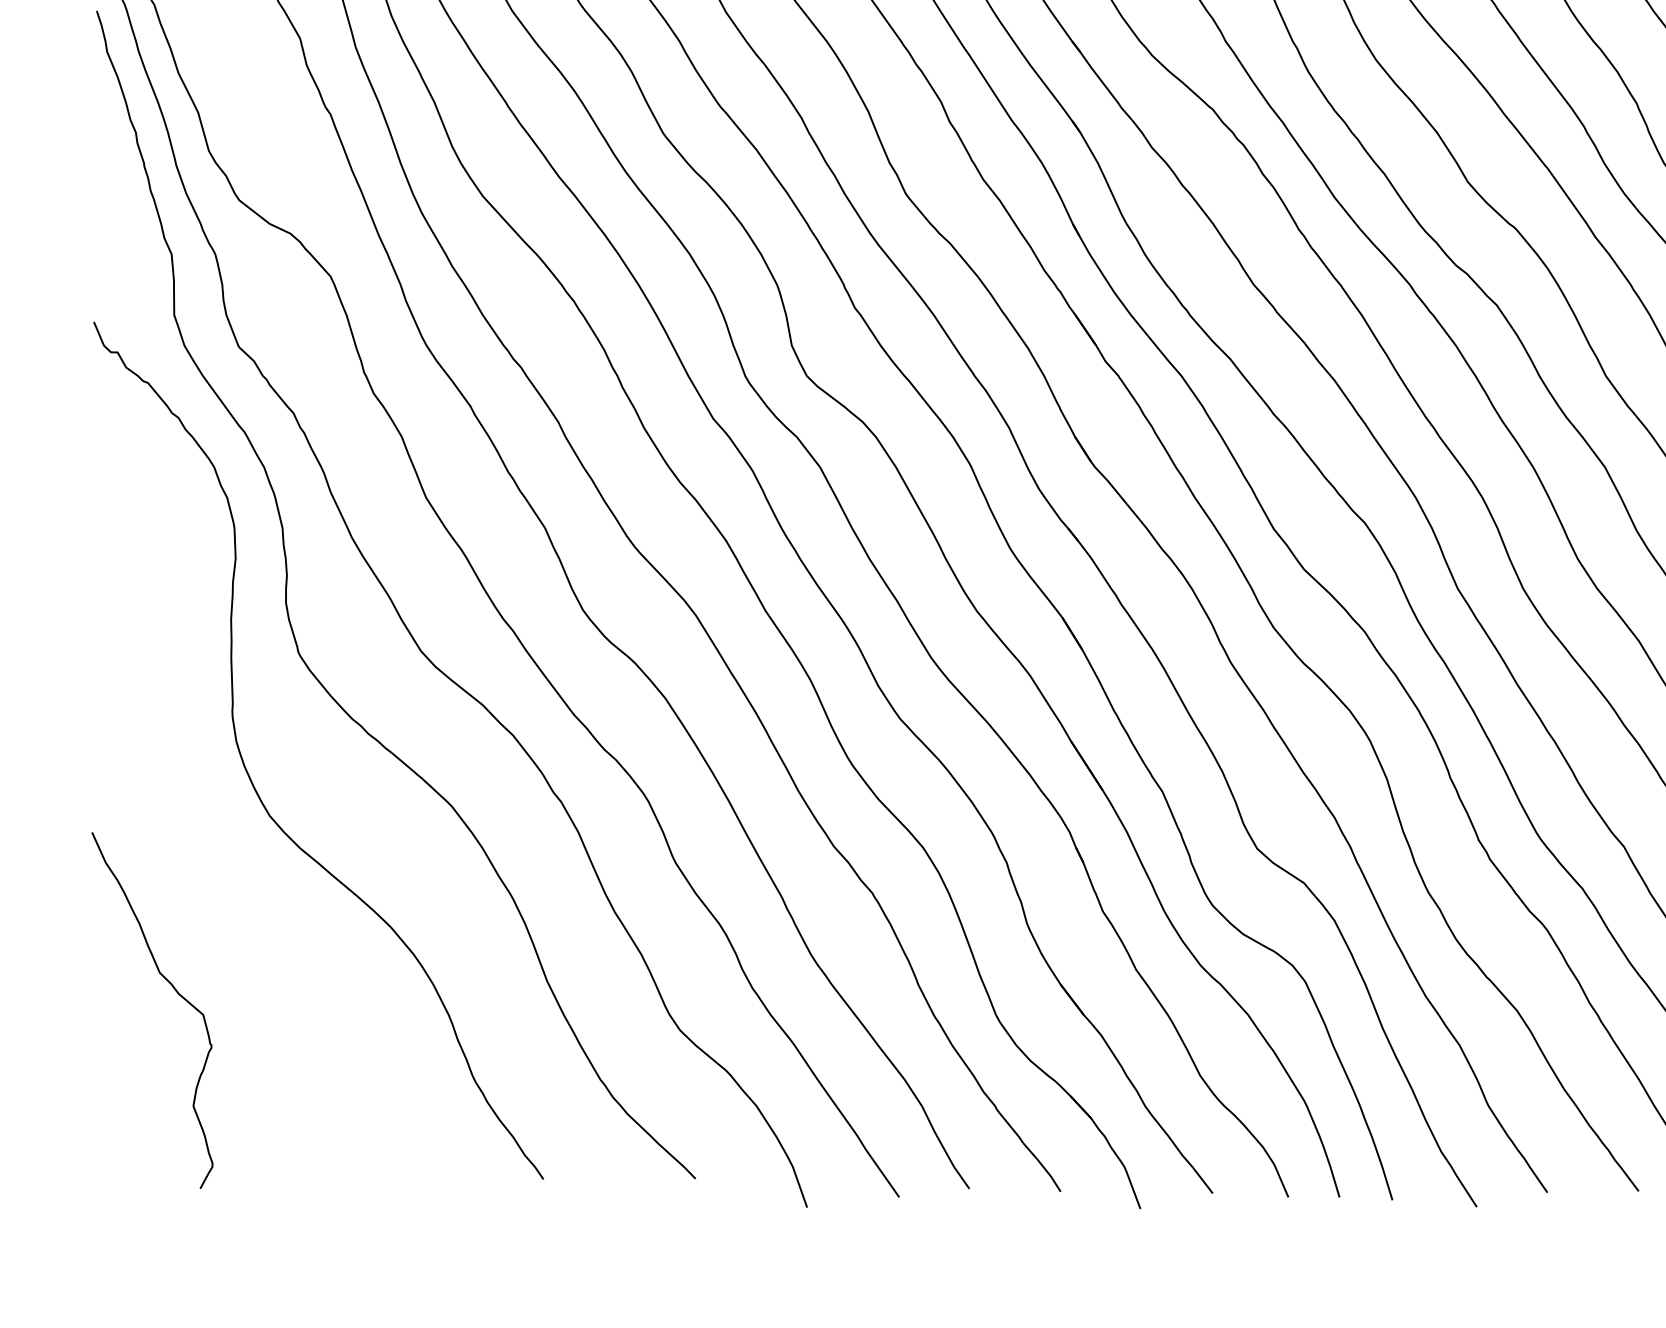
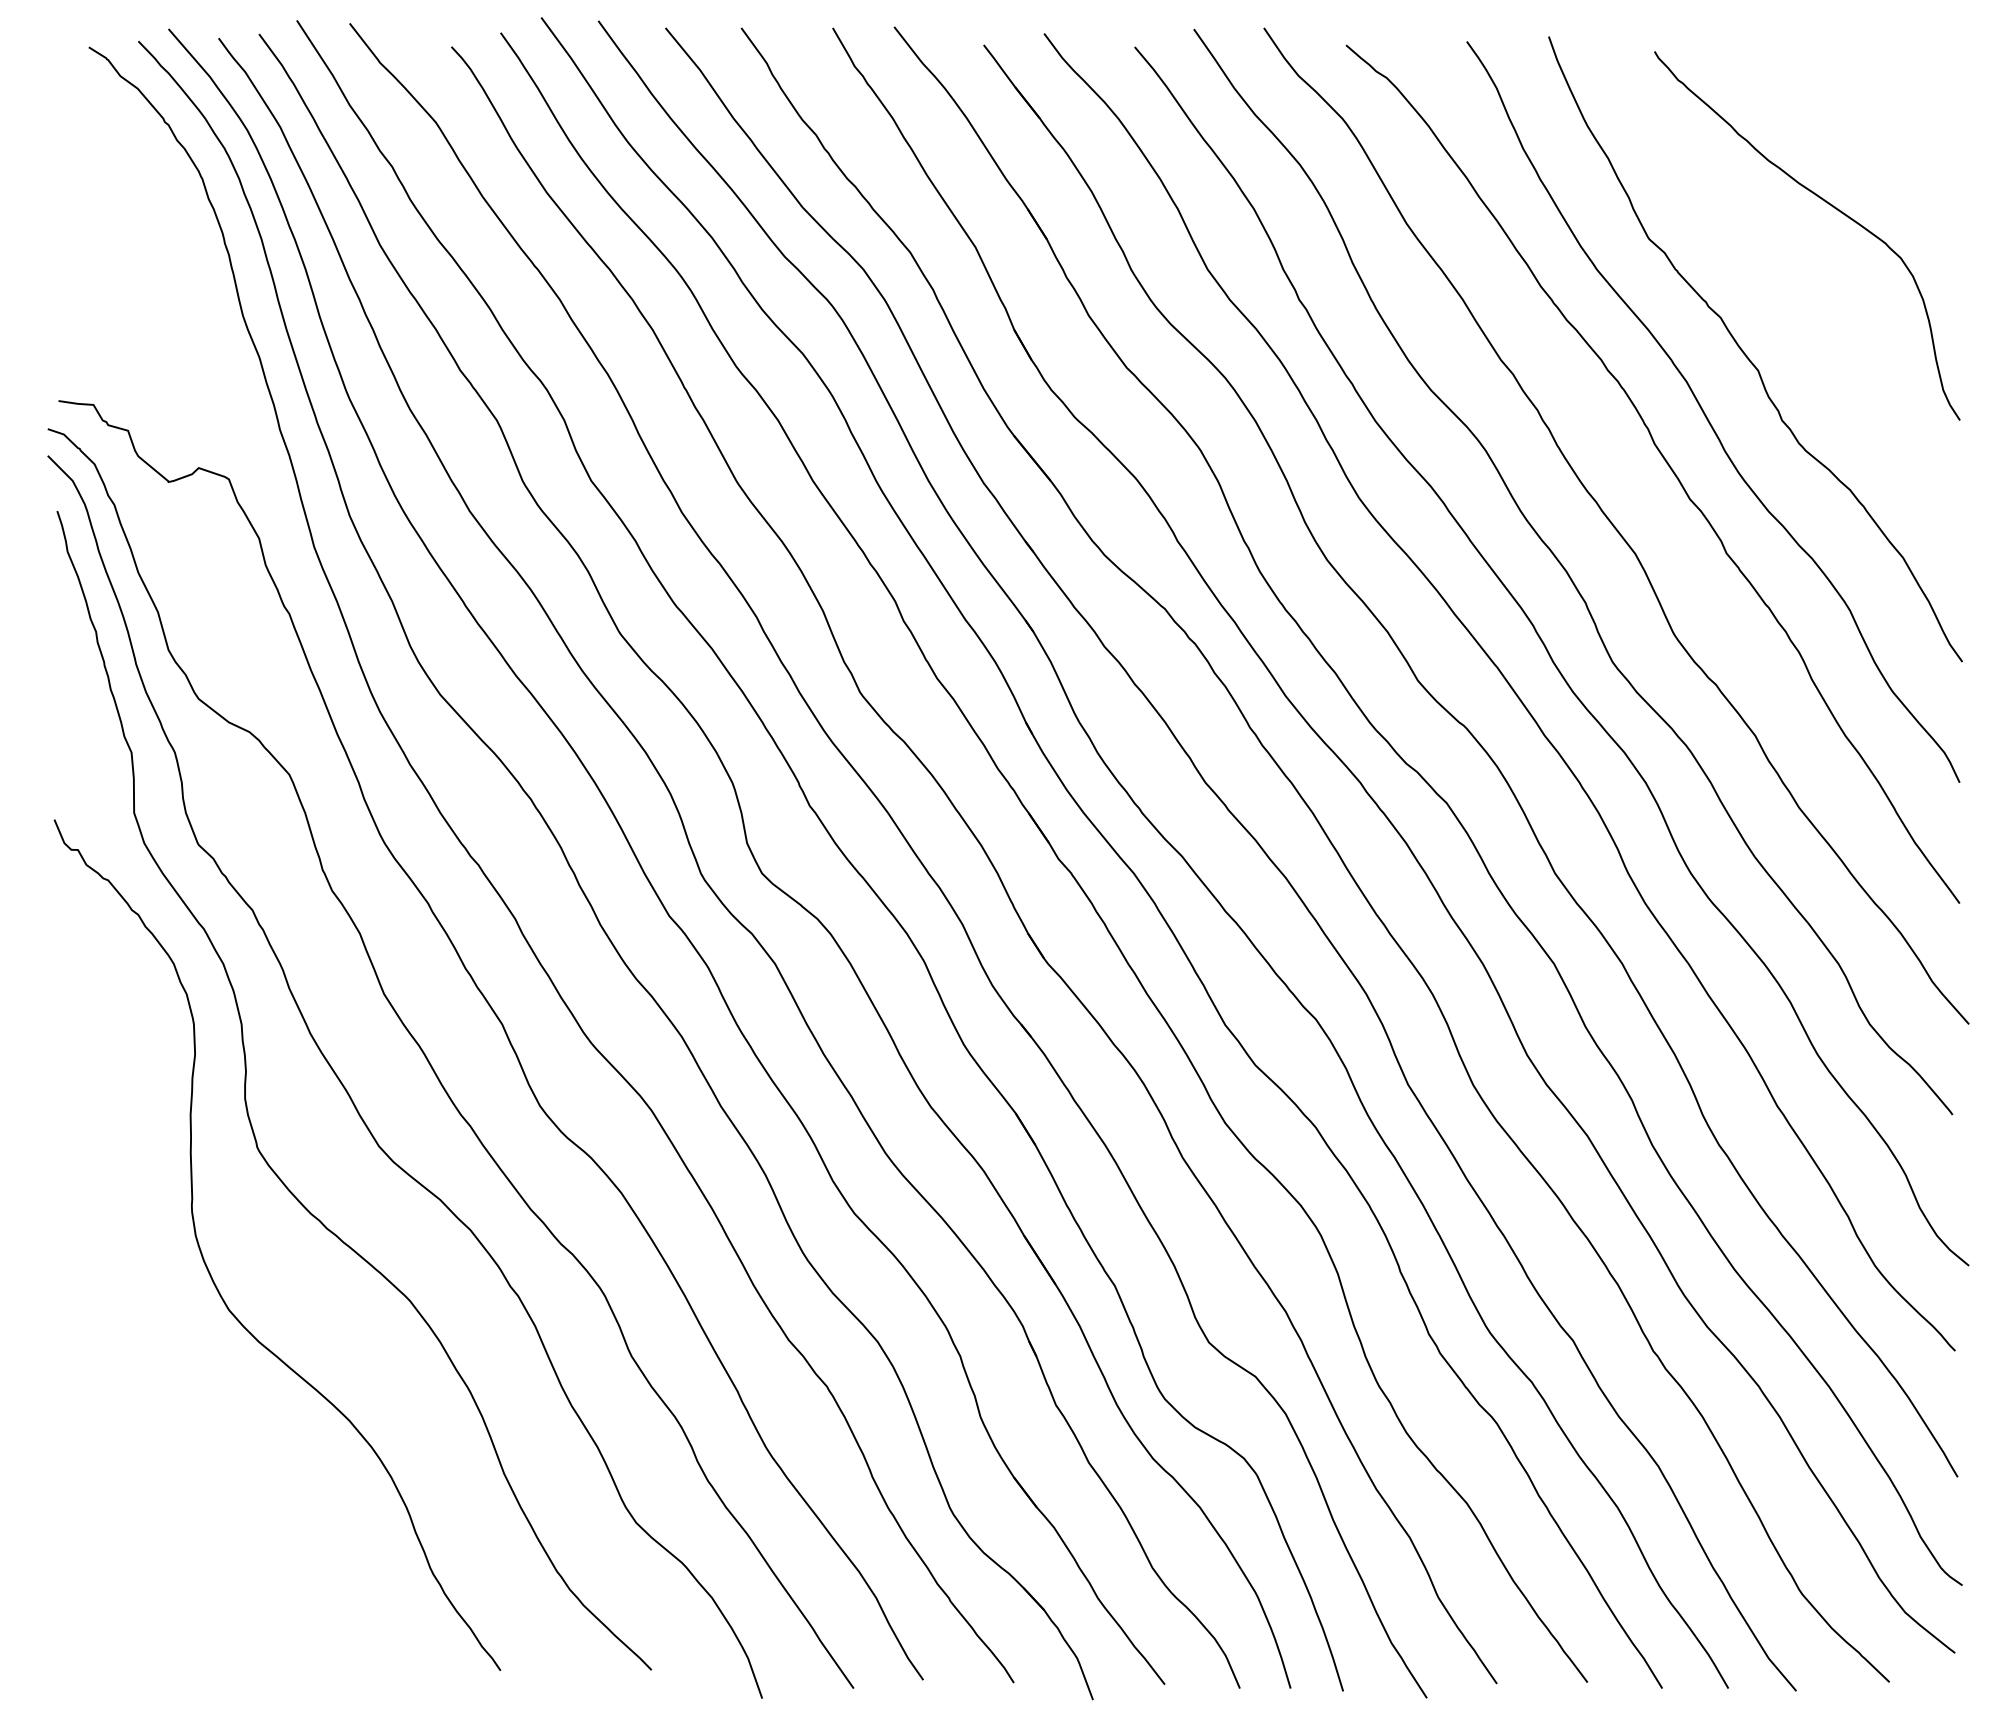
curve: (175, 991) -> (135, 1484), removed

